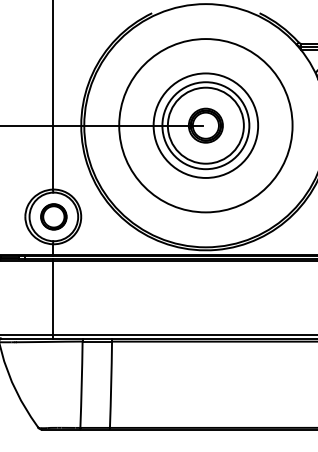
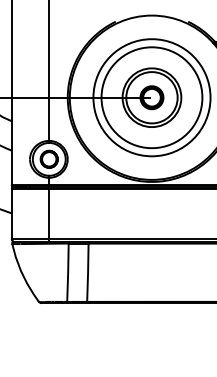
circle: (205, 125) -> (151, 97), size x1.43

